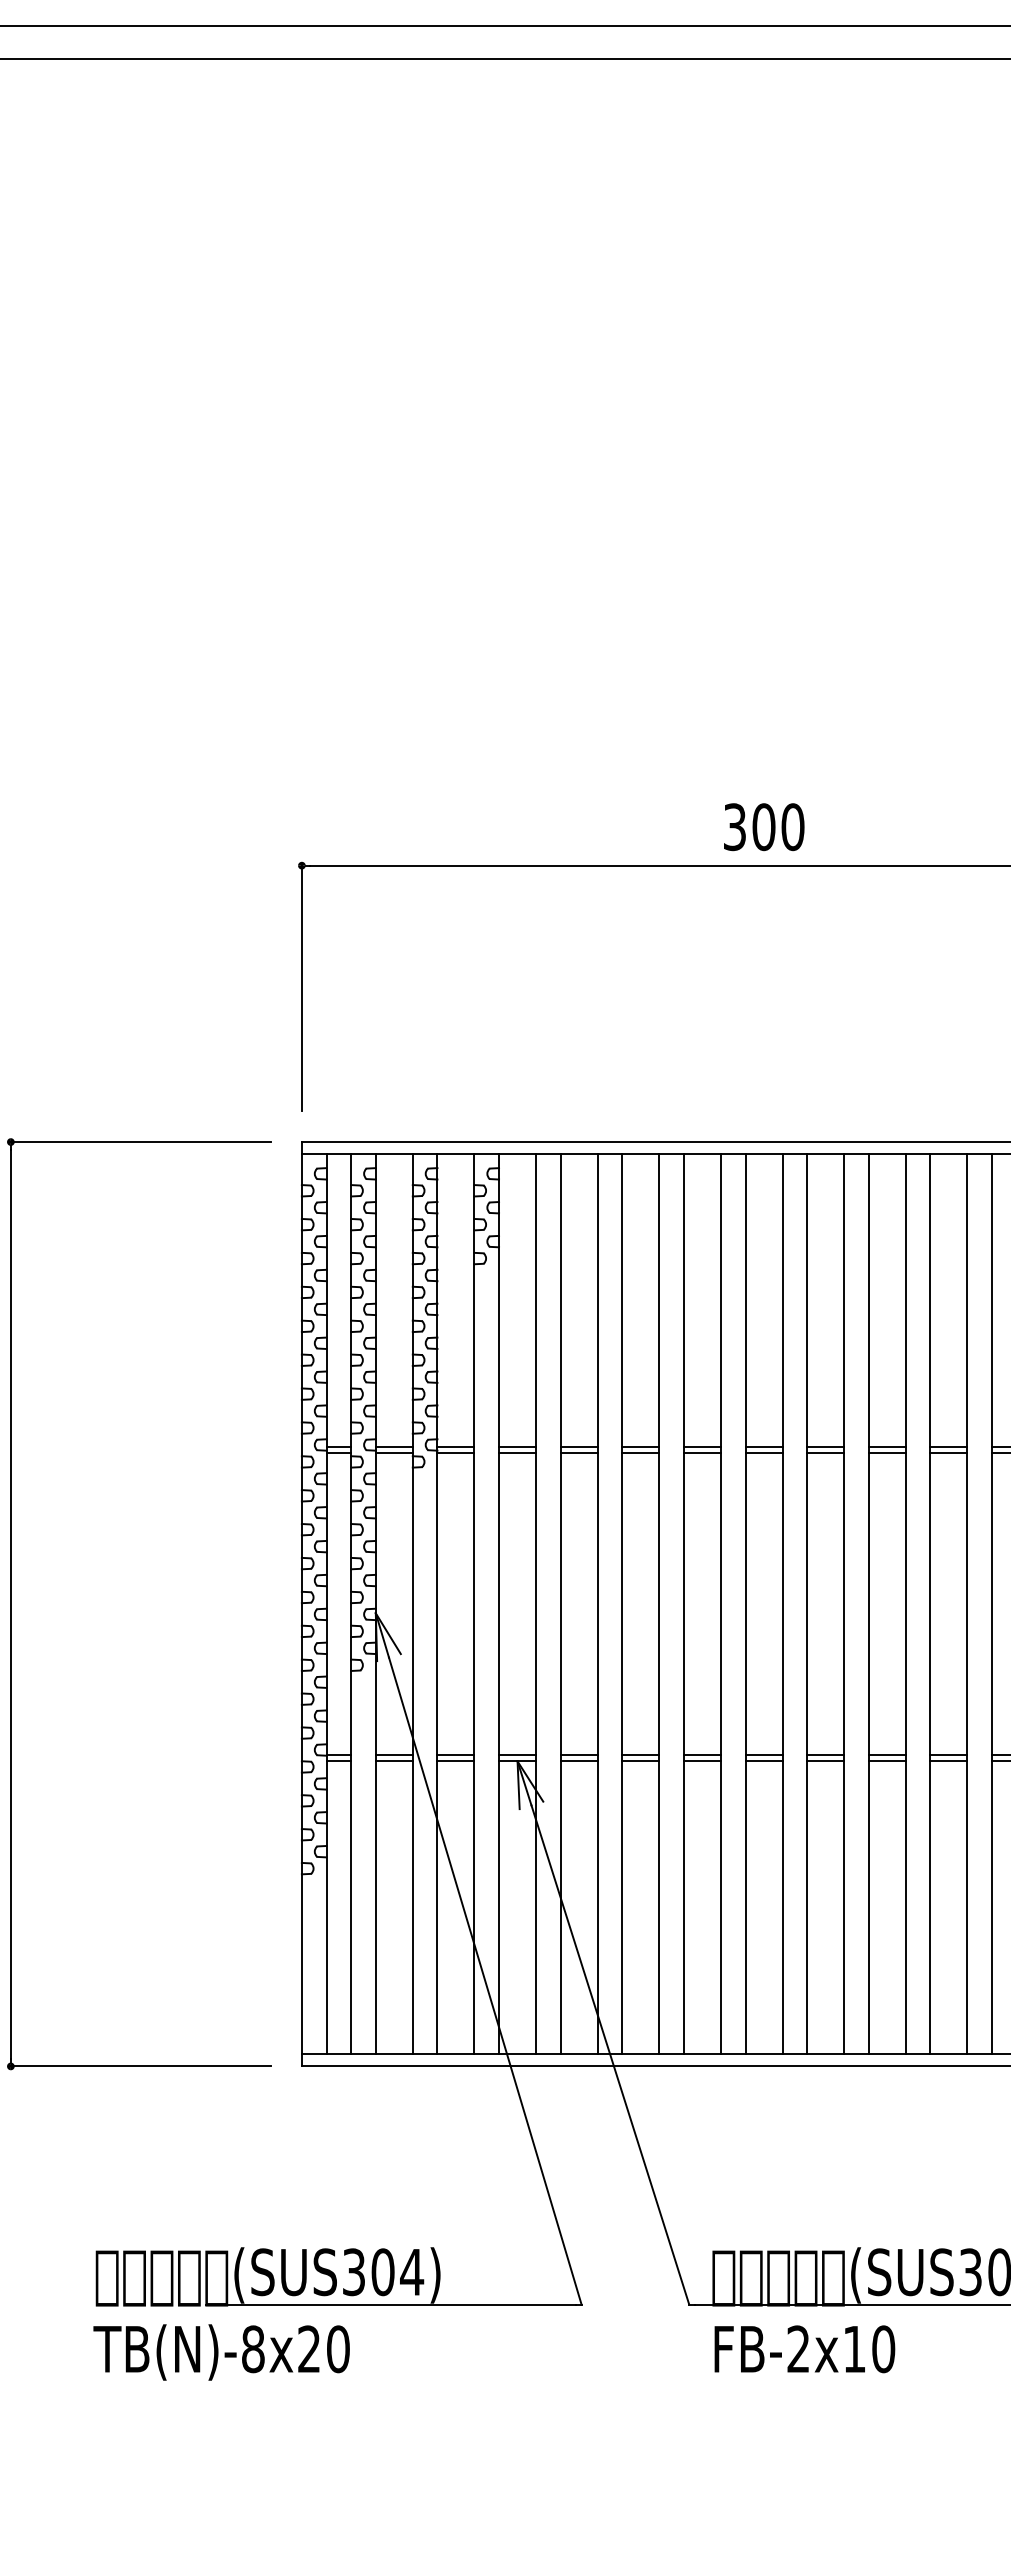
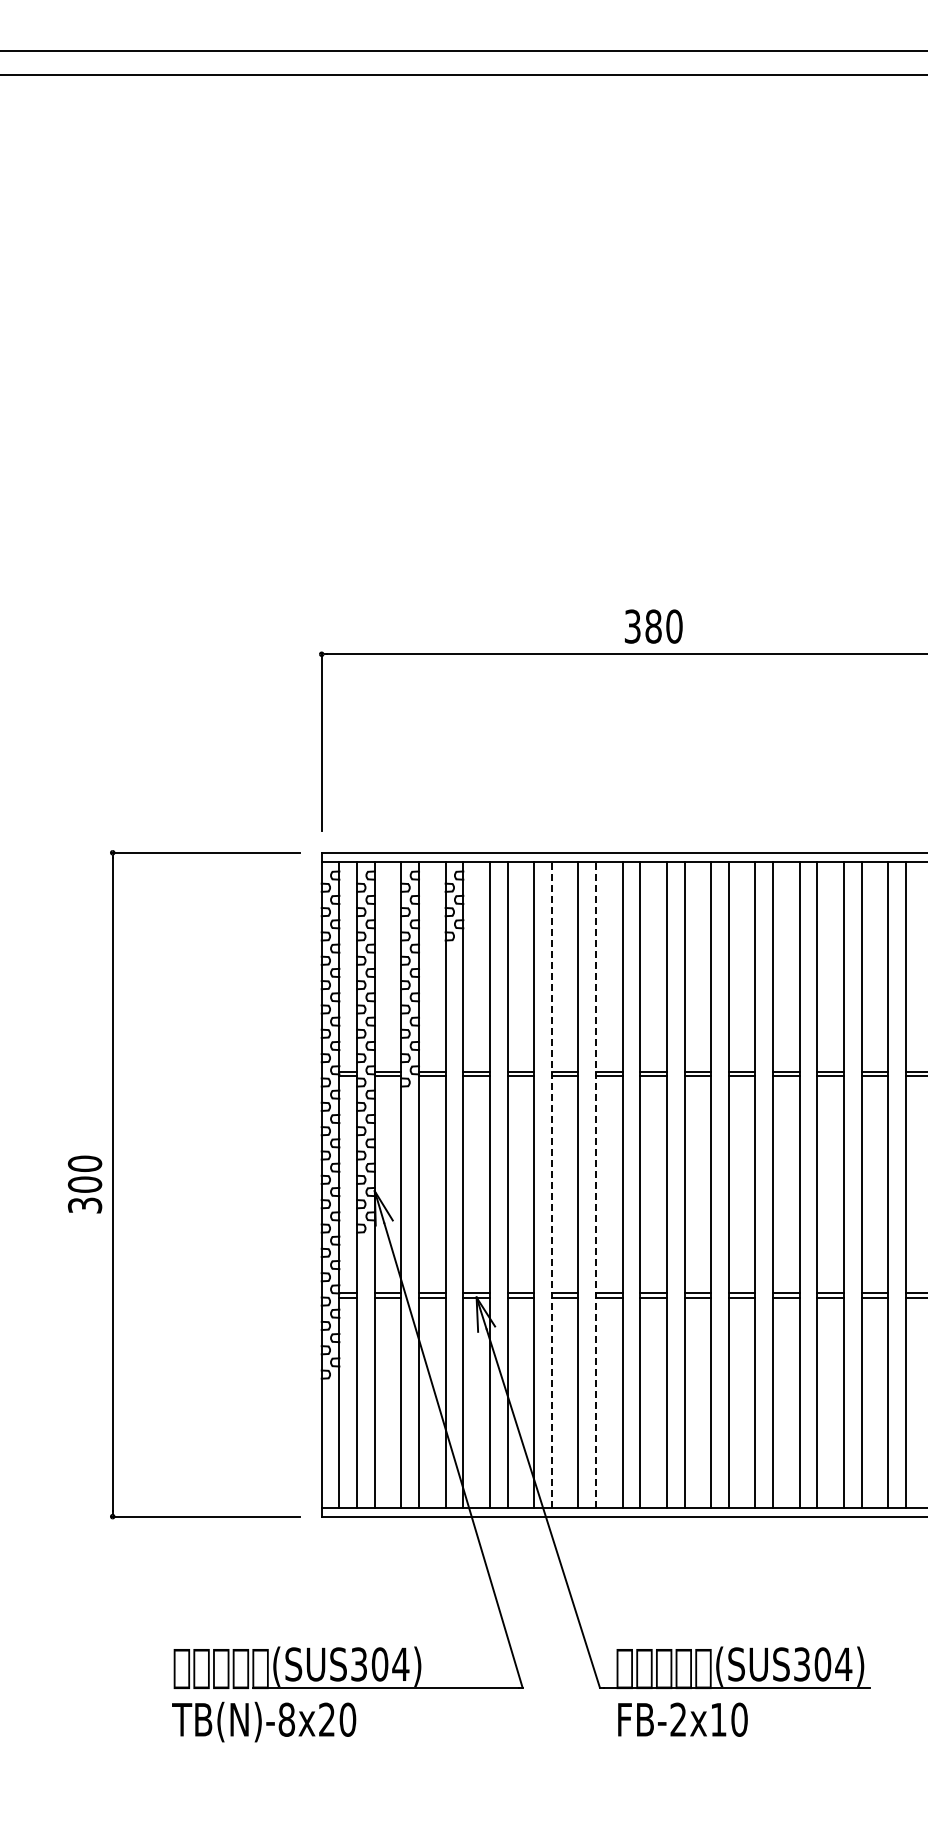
text: (763, 826) -> (653, 626), 300 -> 380
line: (621, 1603) -> (551, 1184), solid -> dashed
line: (684, 1603) -> (596, 1184), solid -> dashed

